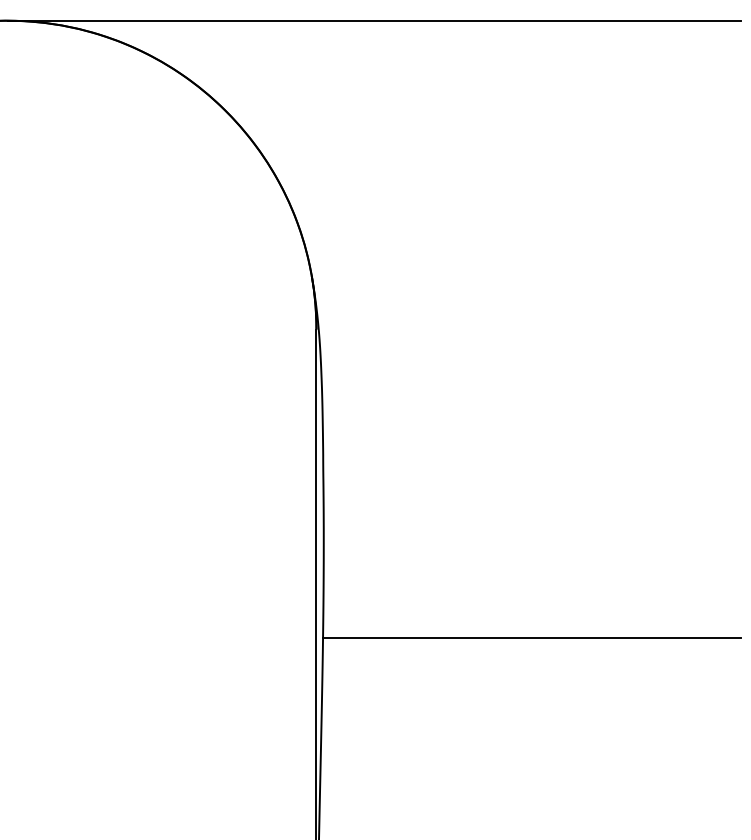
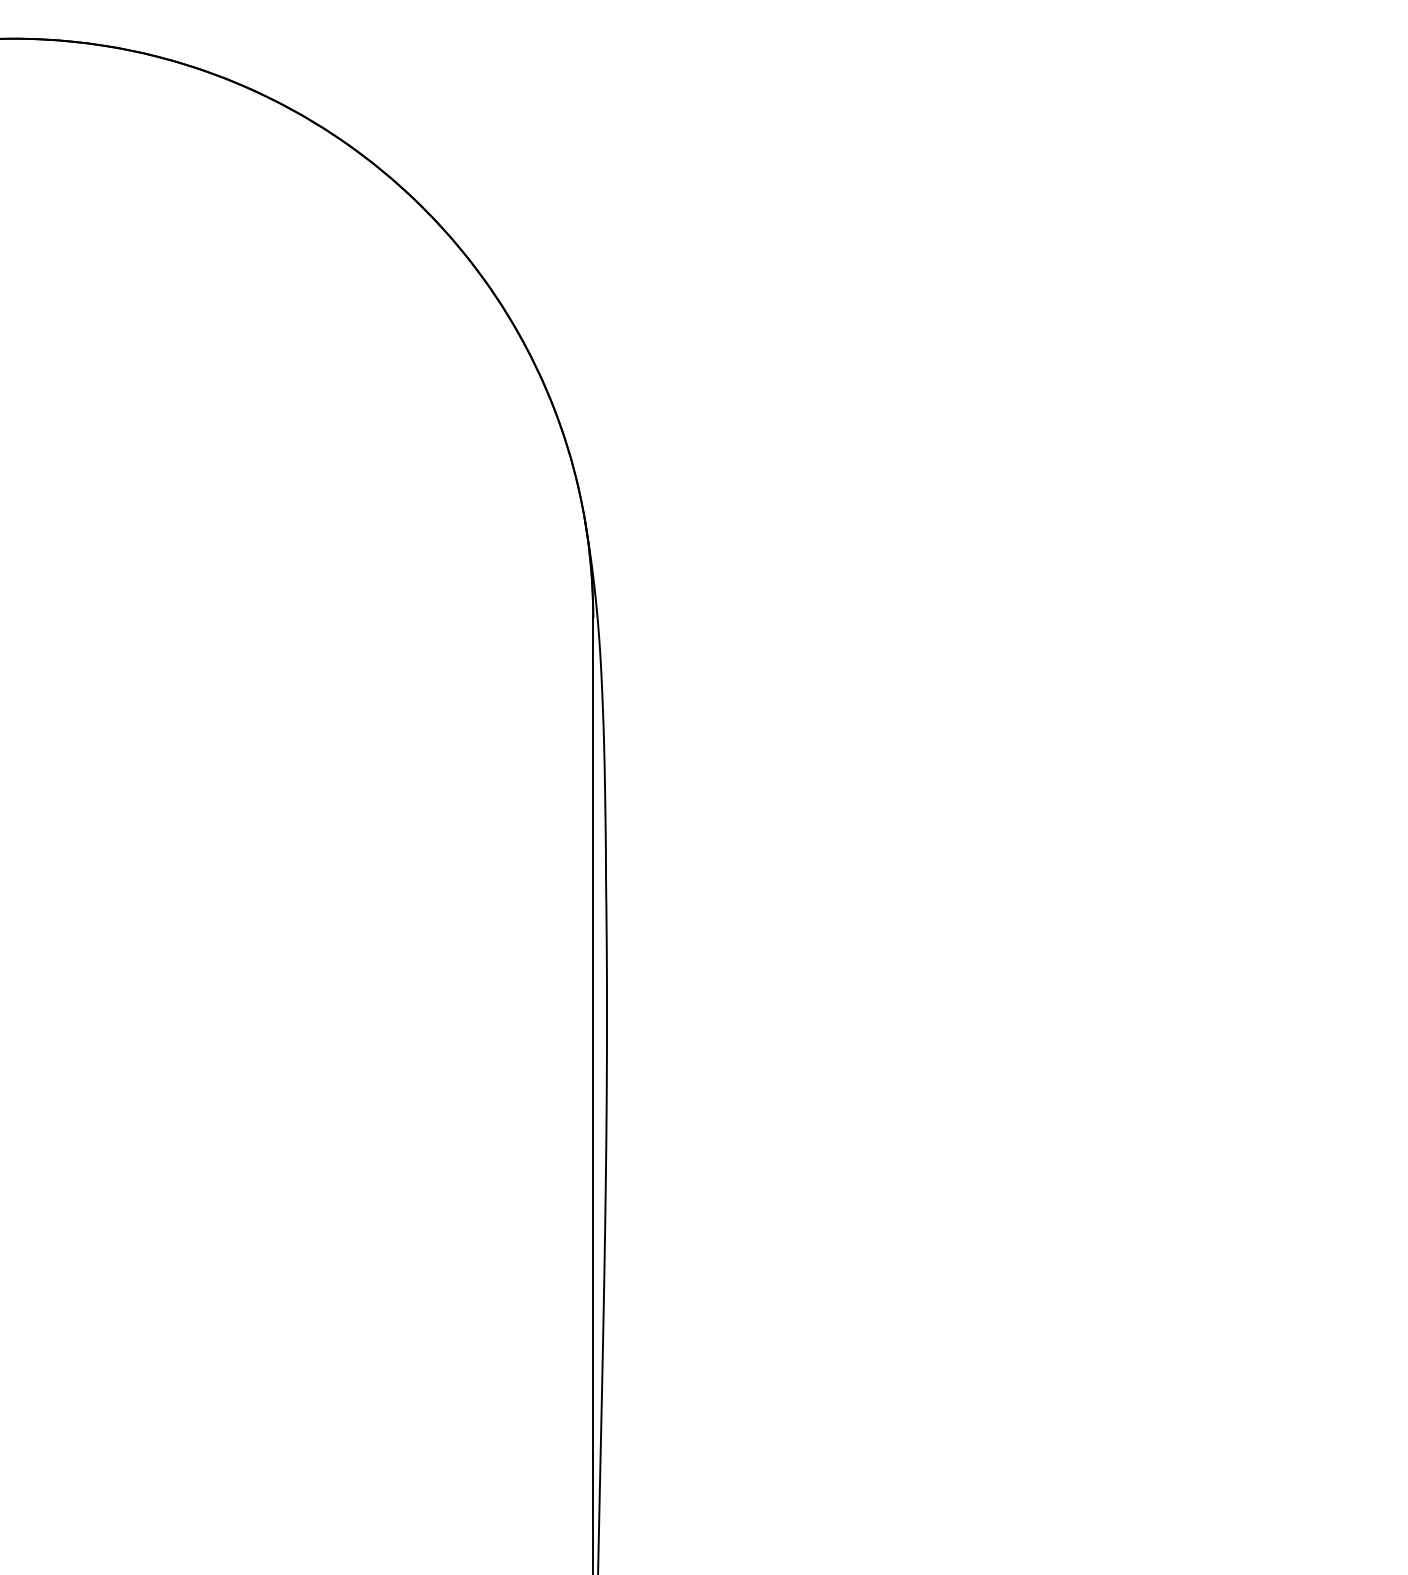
line: (374, 20) -> (702, 38), removed
line: (531, 638) -> (996, 1197), removed

